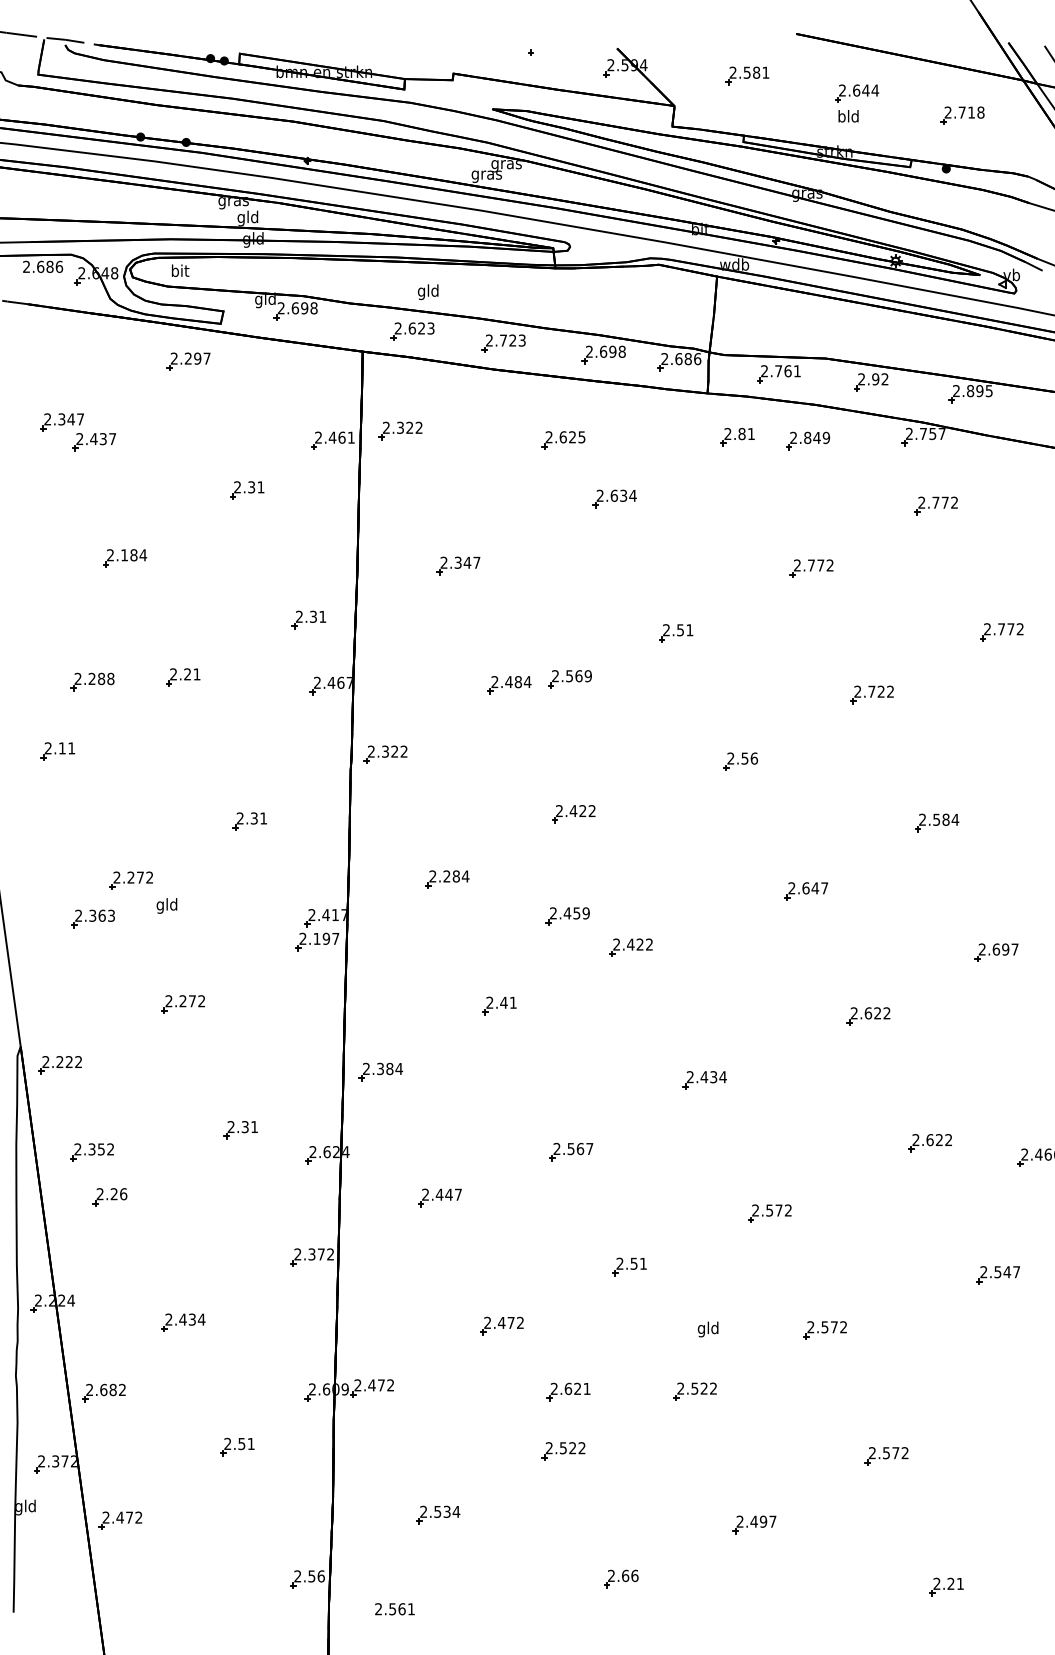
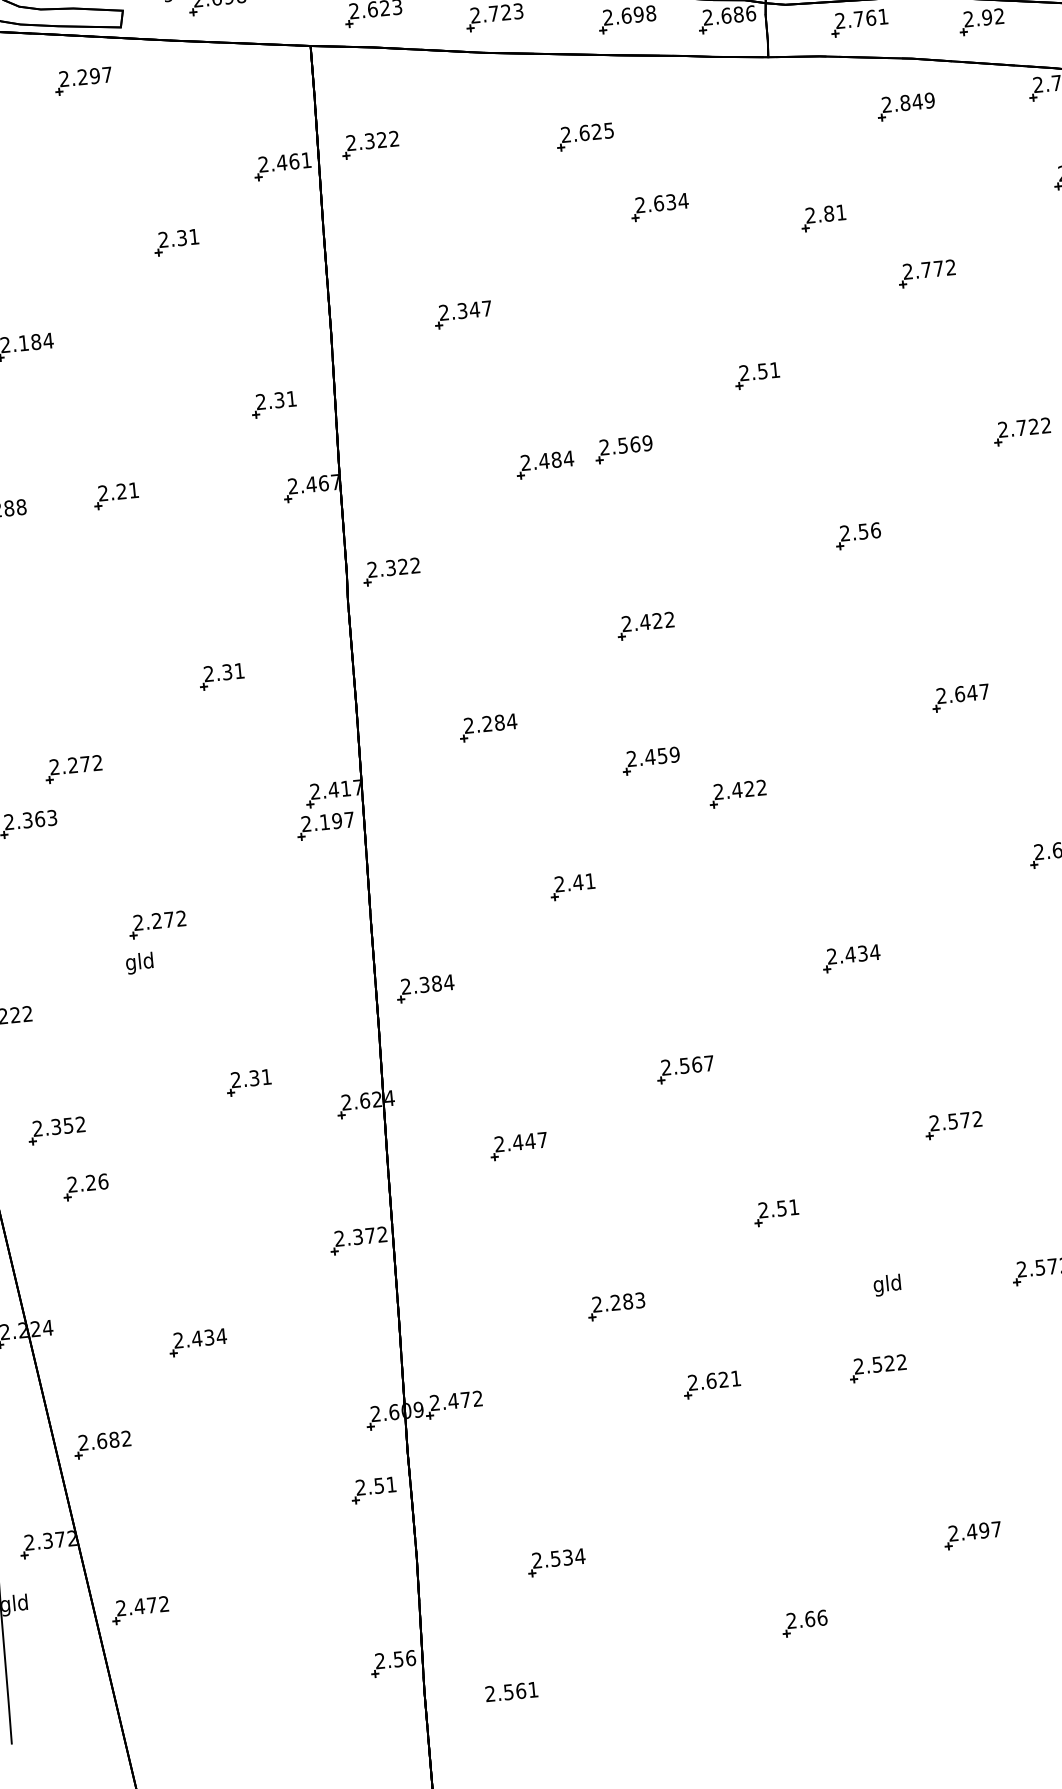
part: (737, 437) -> (823, 218), moved
text: (166, 905) -> (139, 962), moved
text: (510, 1322) -> (627, 1301), 2.472 -> 2.283
part: (237, 1446) -> (373, 1489), moved
part: (563, 1451) -> (712, 1463), removed

